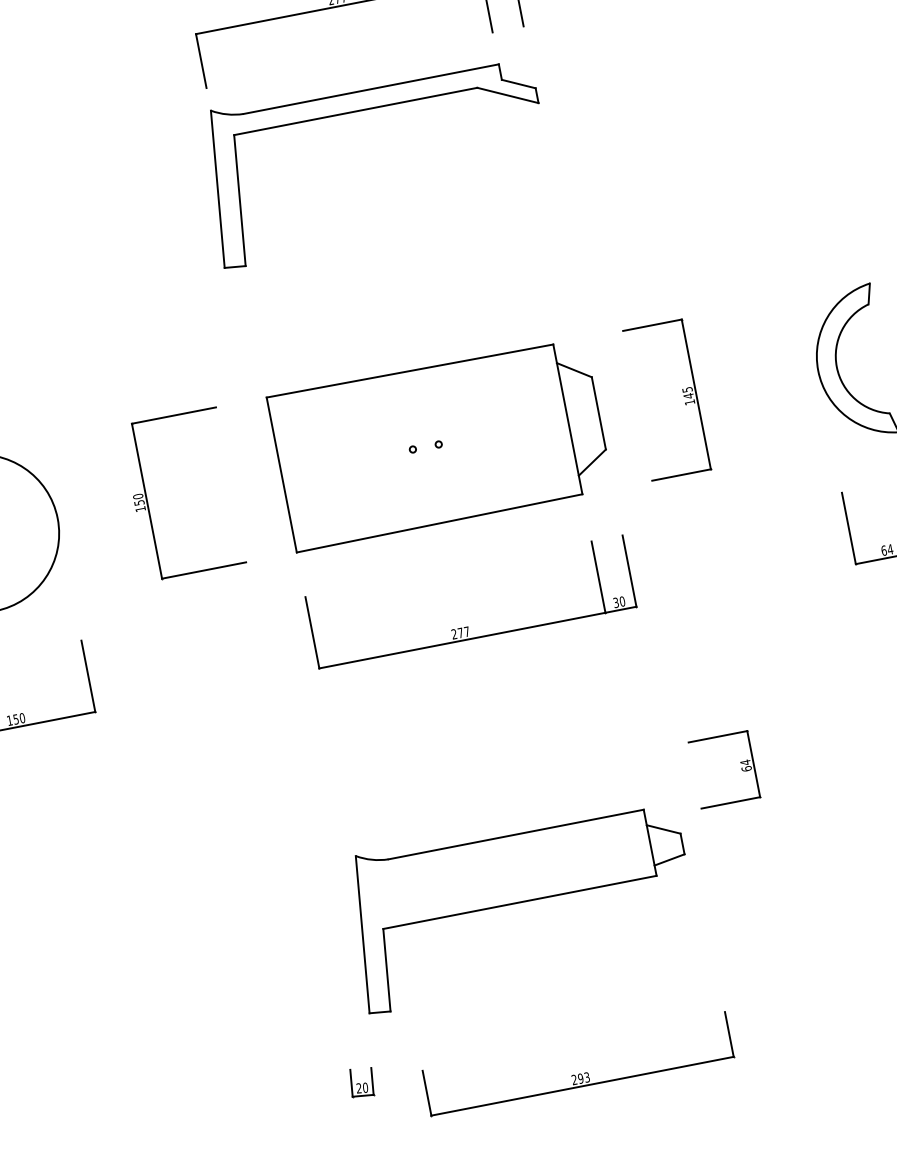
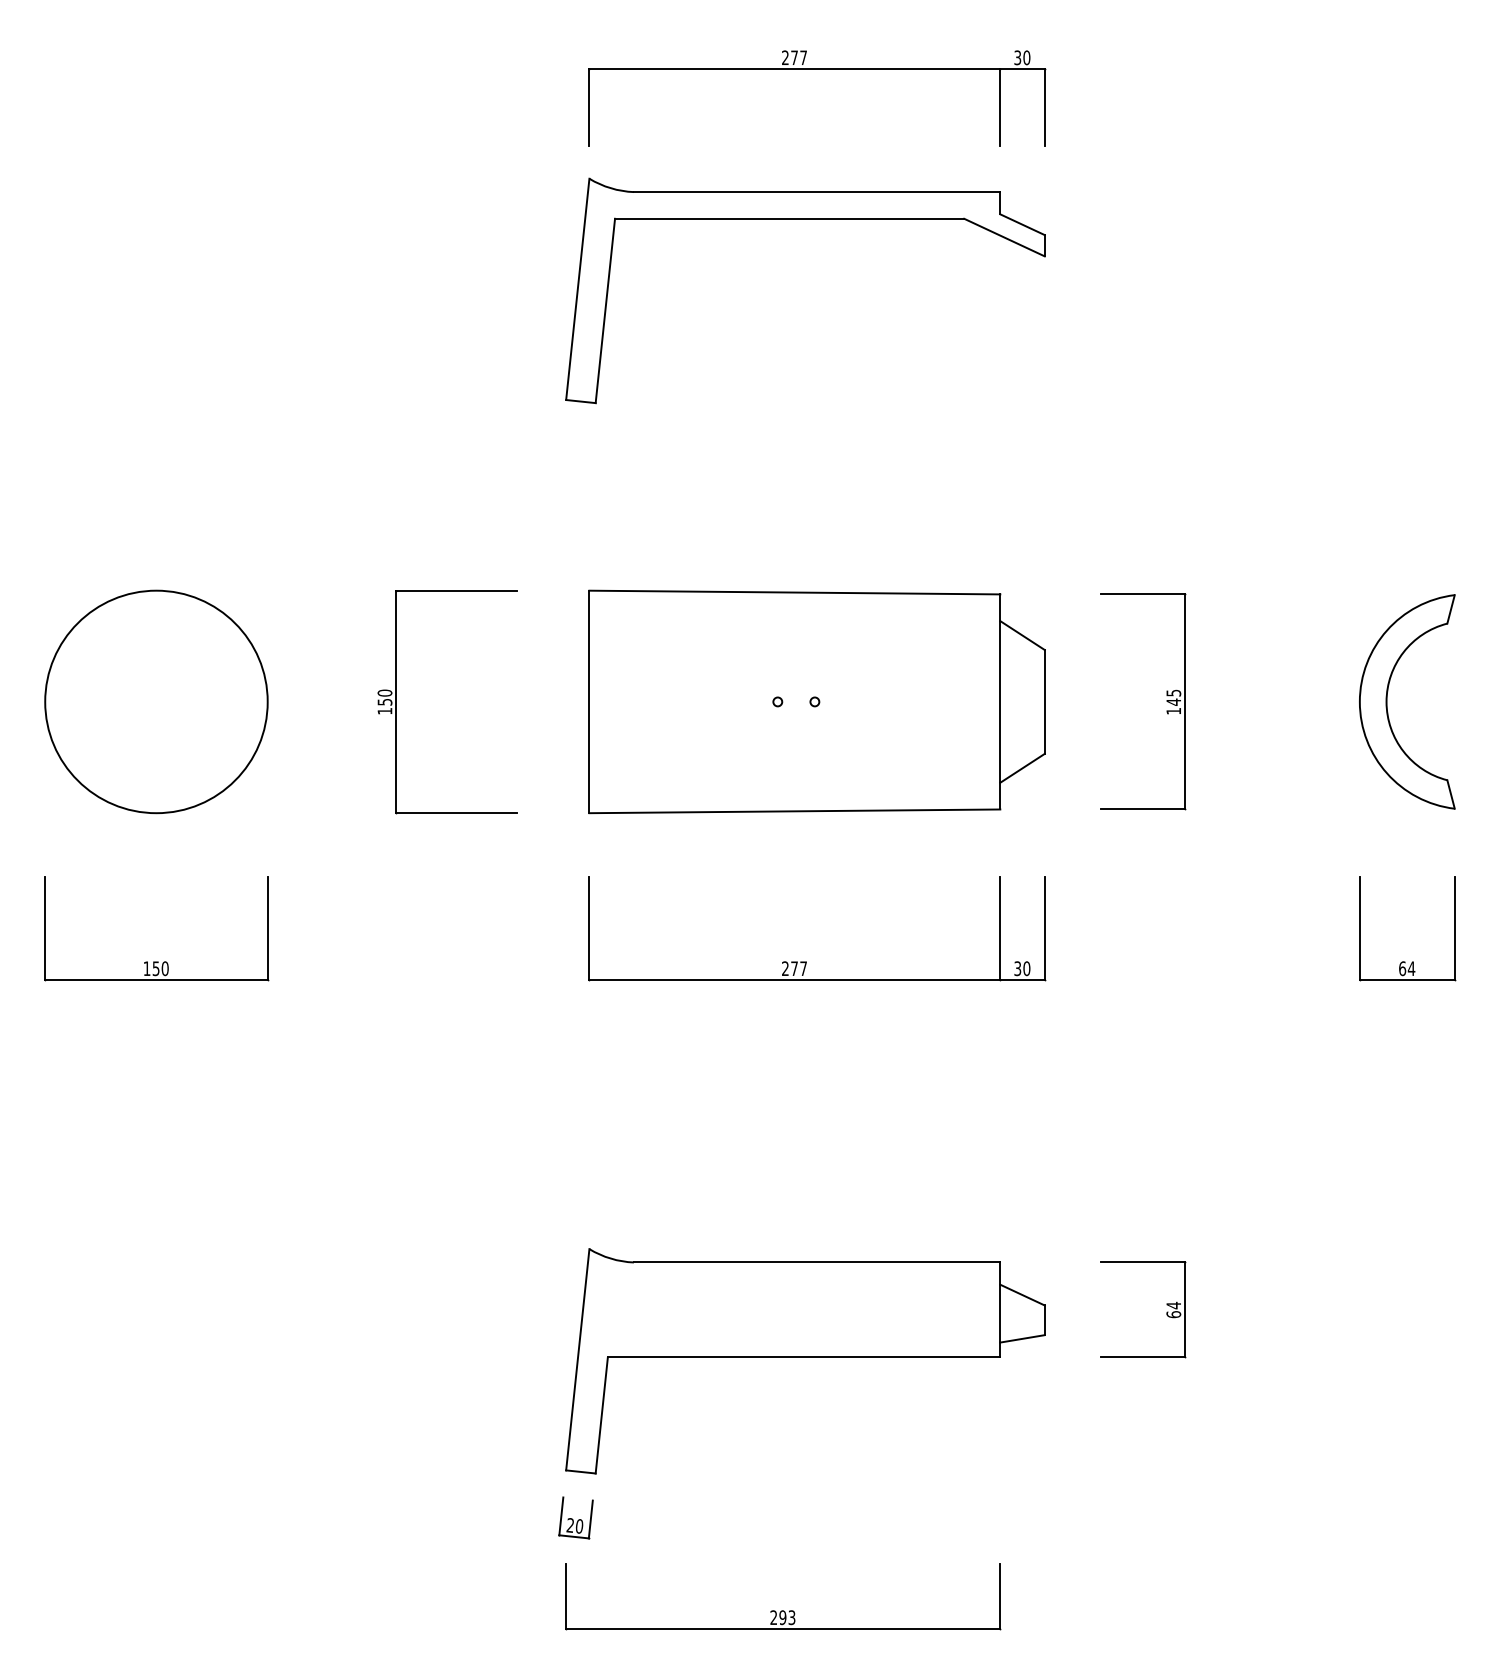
part: (741, 768) -> (1166, 1312), moved
part: (580, 1073) -> (783, 1610), moved
part: (361, 1082) -> (575, 1517), moved

